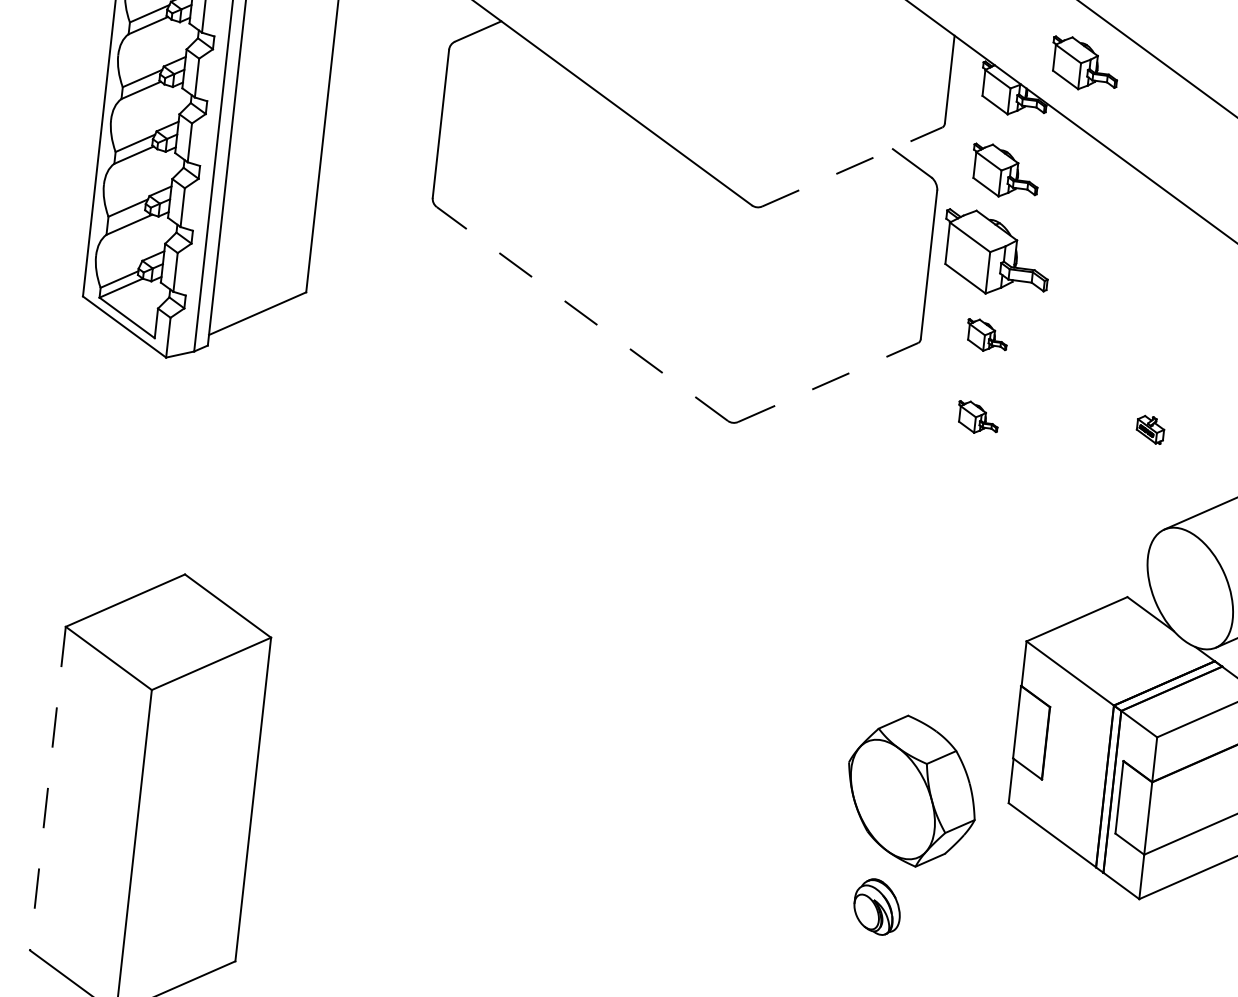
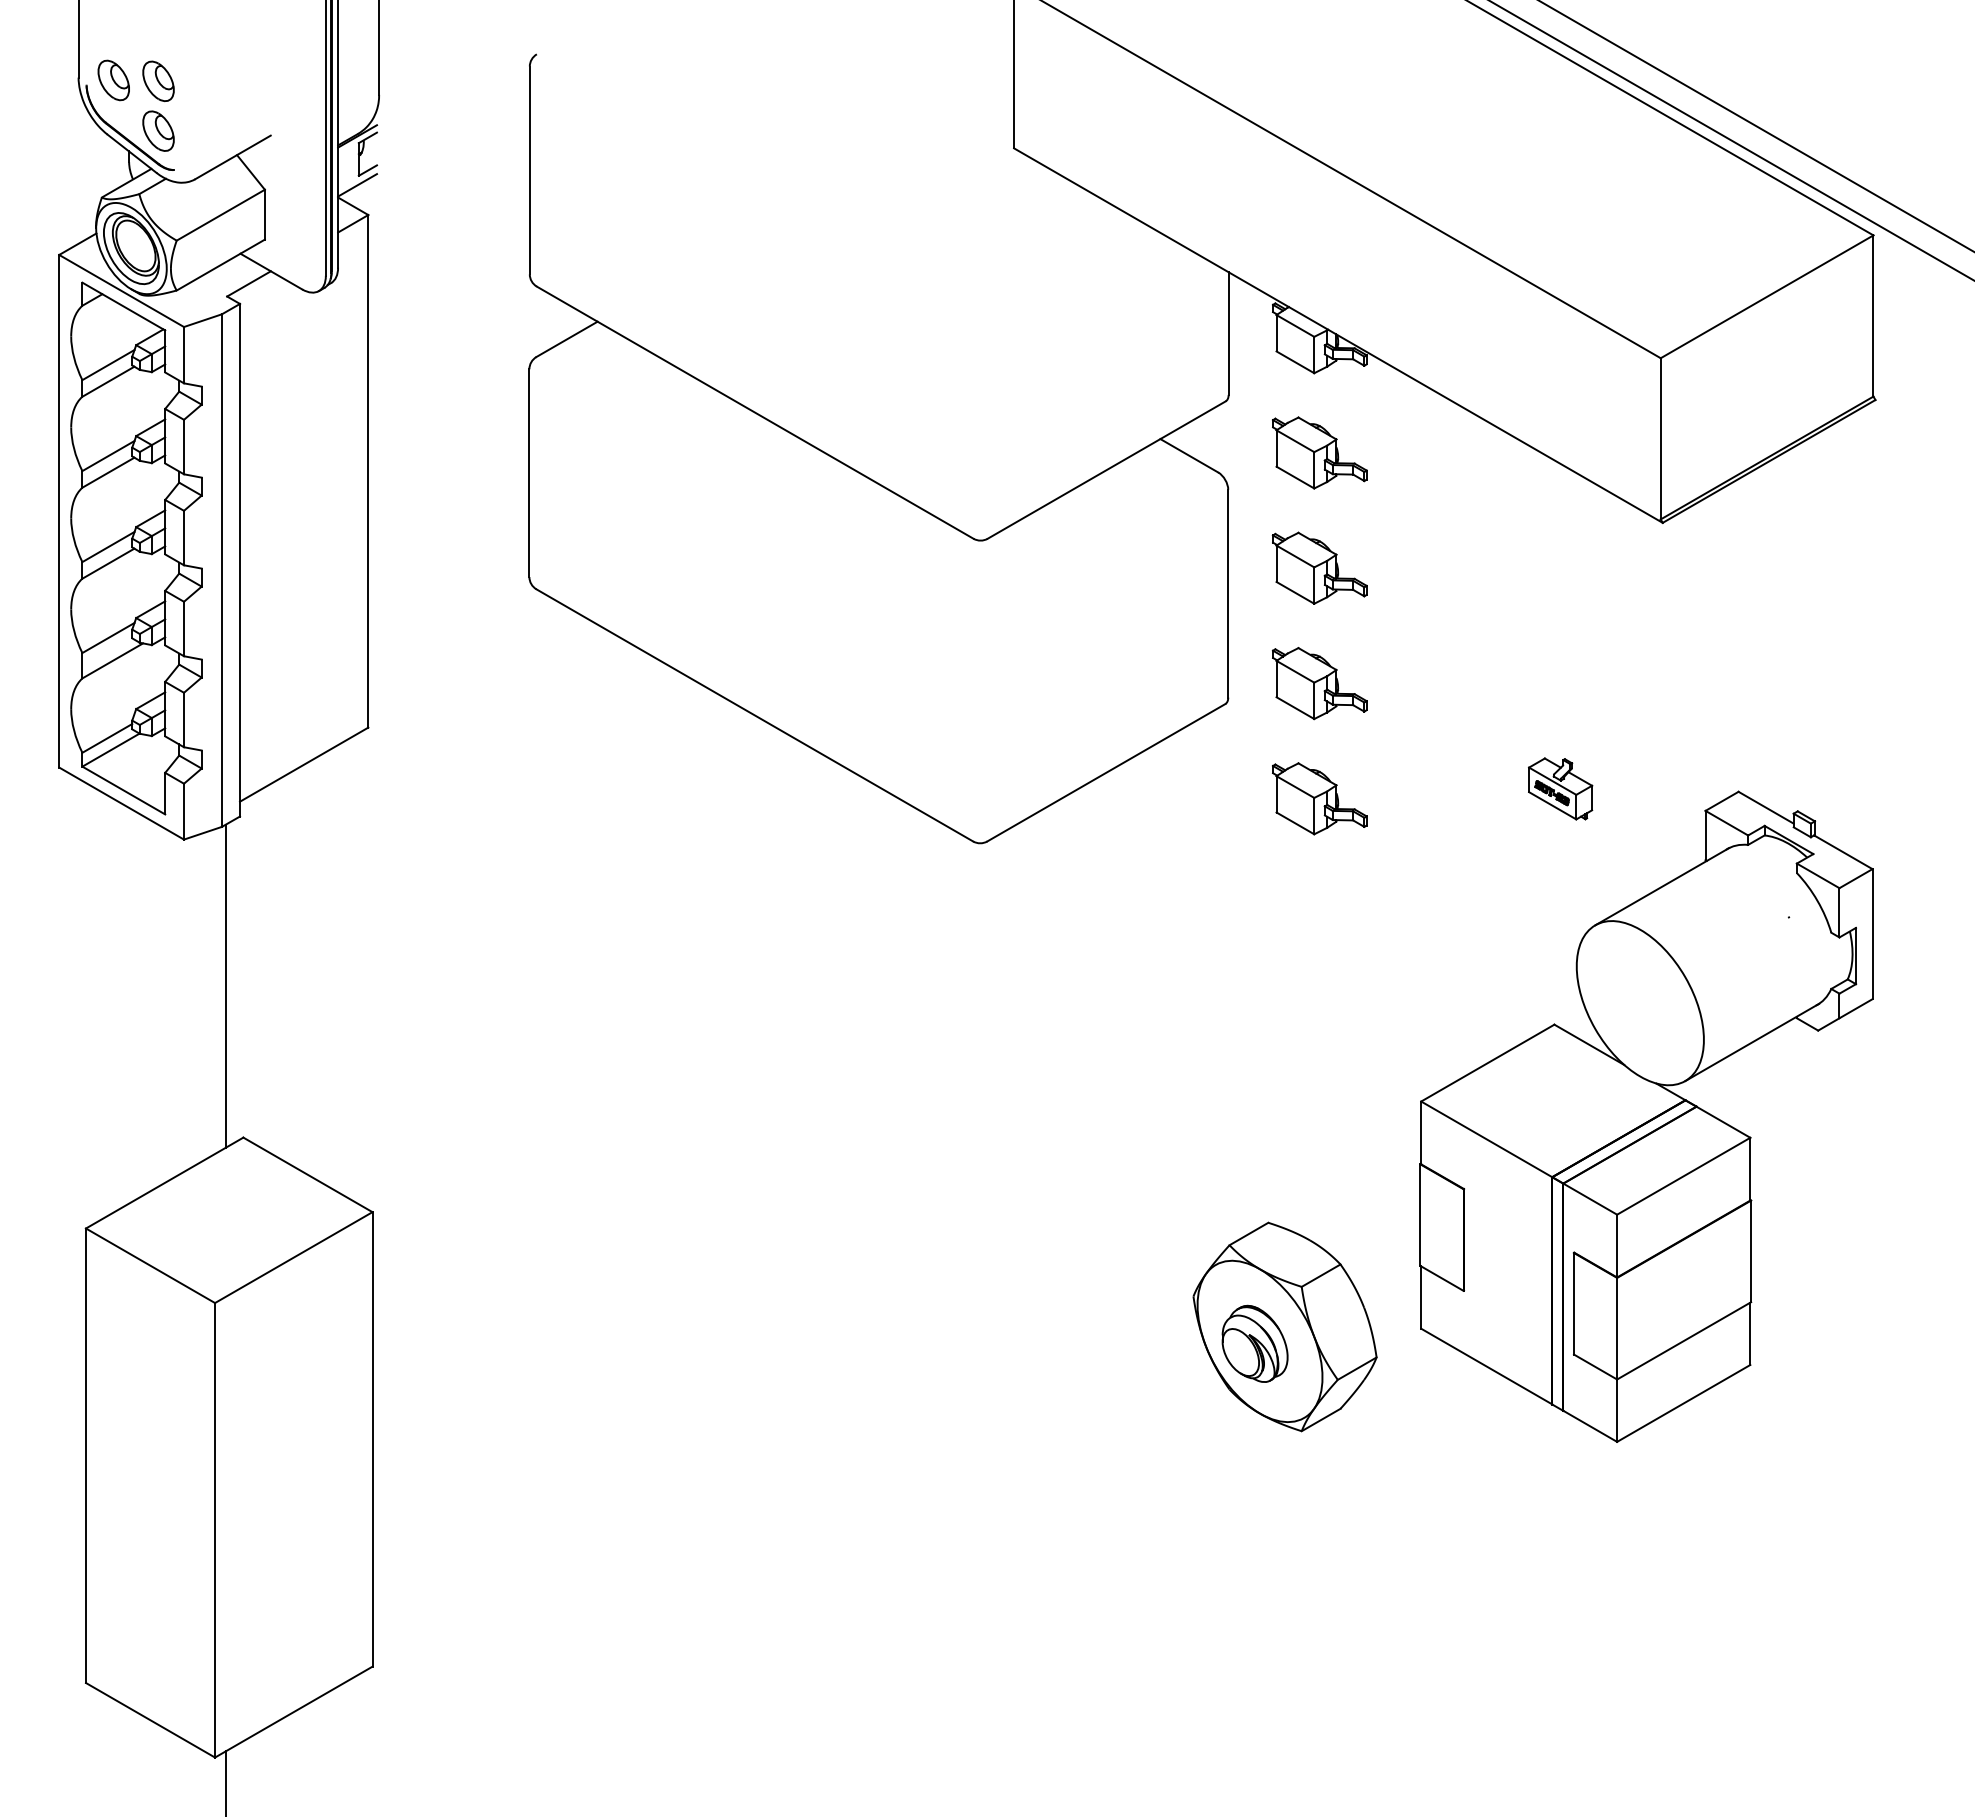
part: (1084, 63) -> (1413, 291), removed
line: (852, 166) -> (1107, 469), dashed -> solid
part: (996, 253) -> (1319, 567), size x0.62
line: (582, 314) -> (754, 715), dashed -> solid
part: (986, 335) -> (1319, 683), size x1.67
line: (828, 382) -> (1106, 772), dashed -> solid
part: (977, 417) -> (1319, 798), size x1.67
part: (1150, 429) -> (1560, 788), size x1.67
line: (184, 464) -> (225, 985), added
line: (48, 789) -> (86, 1456), dashed -> solid
part: (877, 906) -> (1254, 1343), moved

